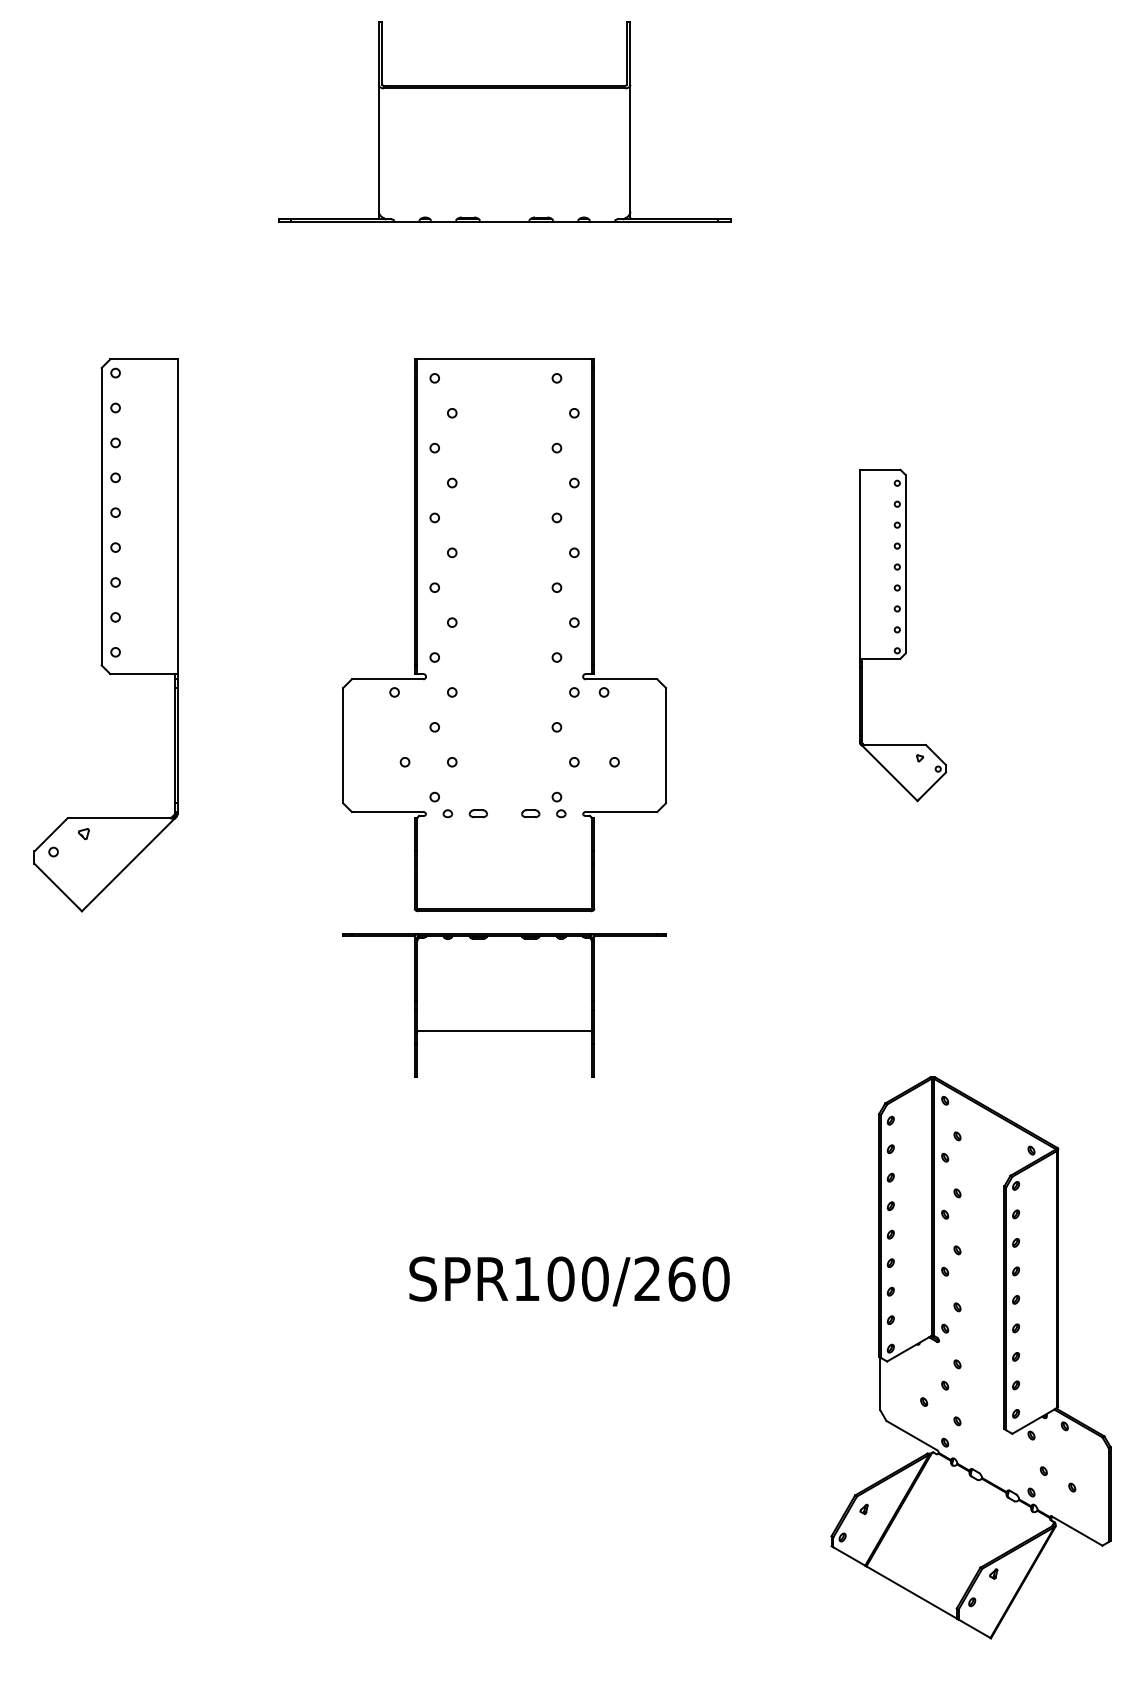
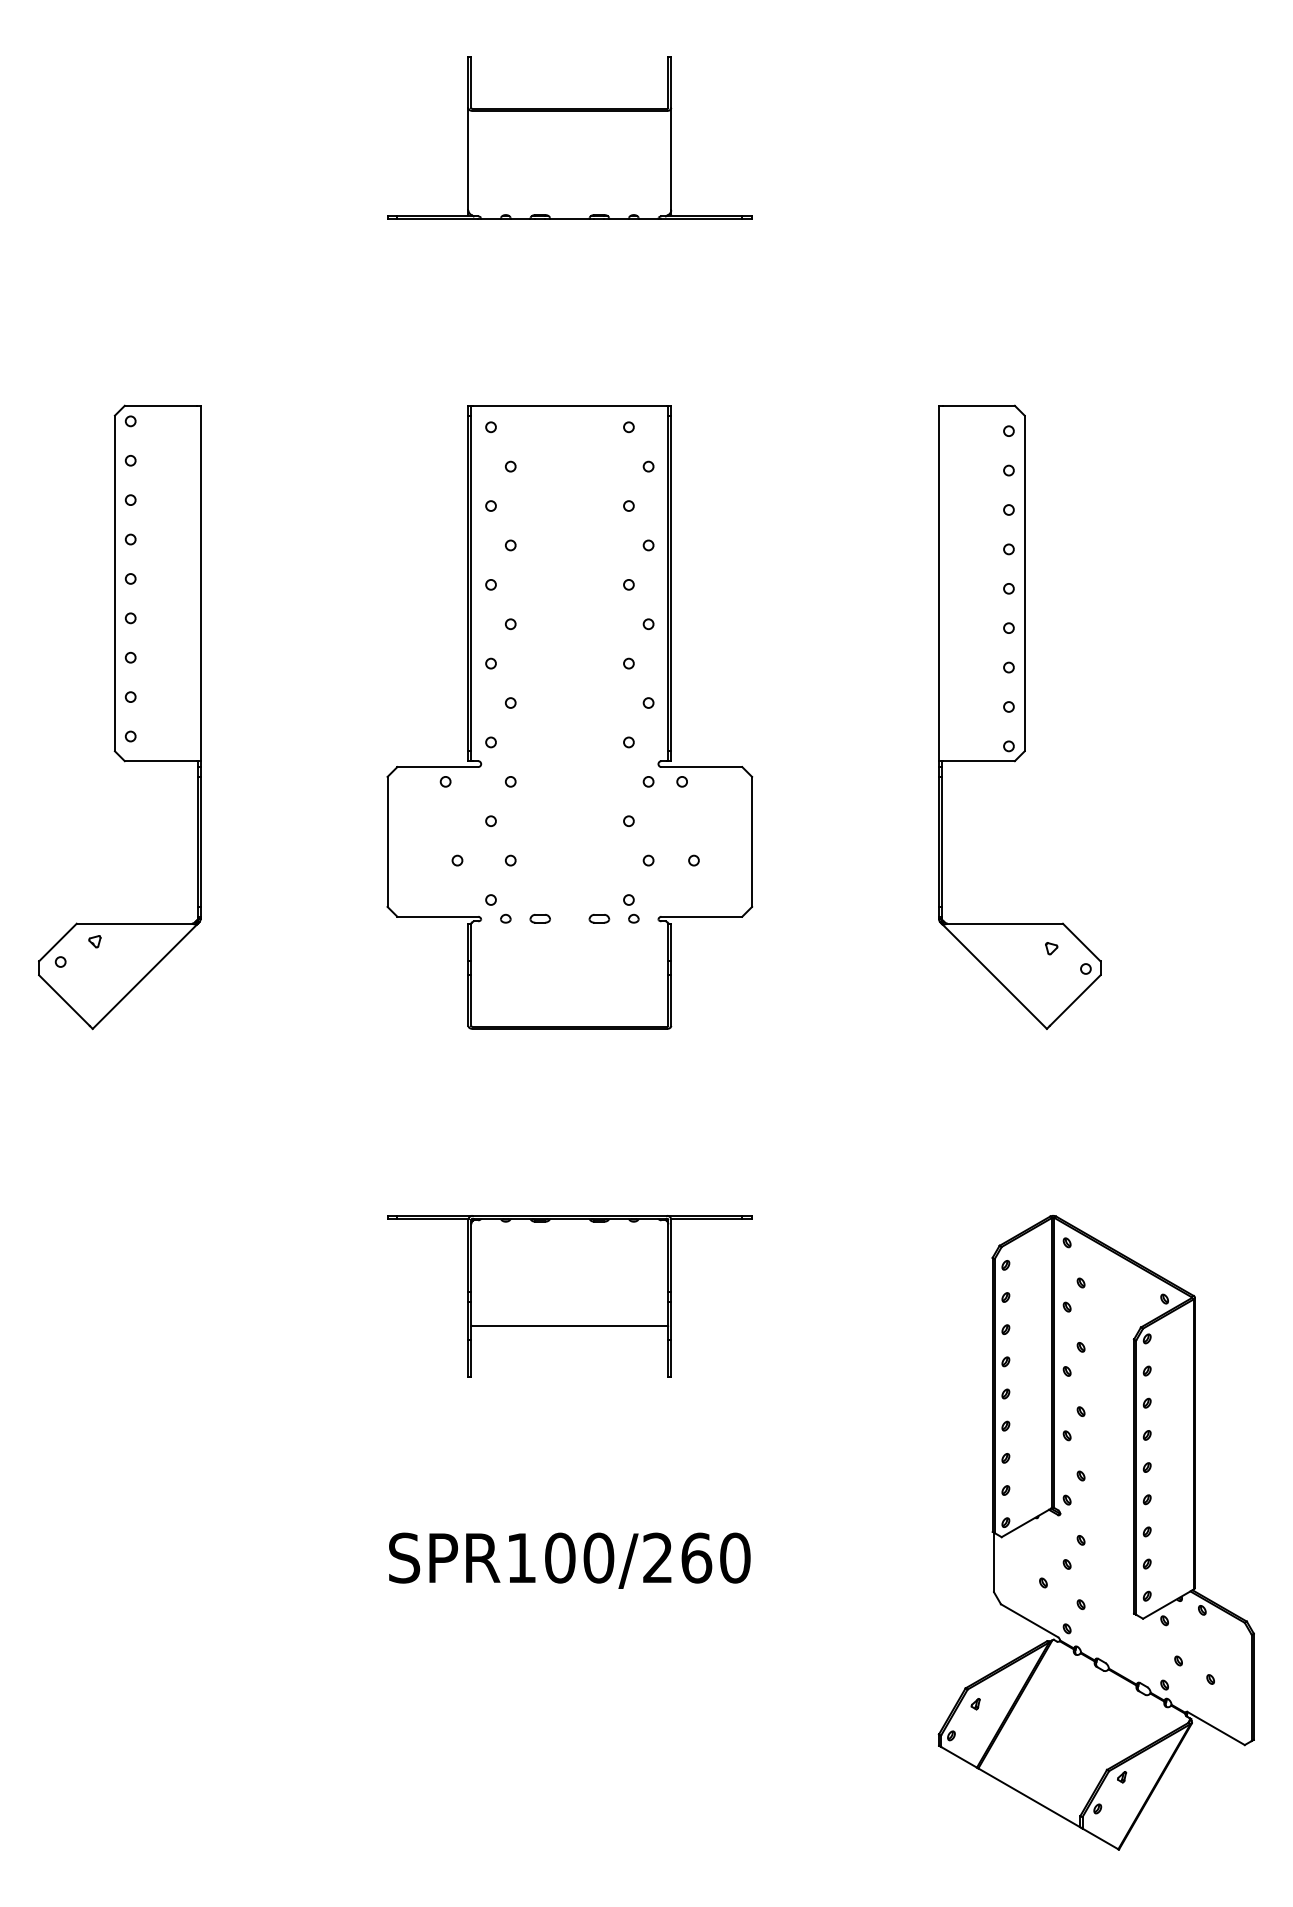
part: (504, 122) -> (569, 138), size x0.71
part: (902, 635) -> (1019, 717), size x1.67
part: (504, 1005) -> (569, 1296), moved
text: (569, 1281) -> (569, 1560), moved

